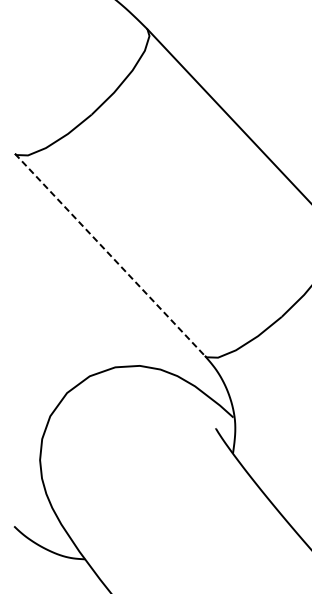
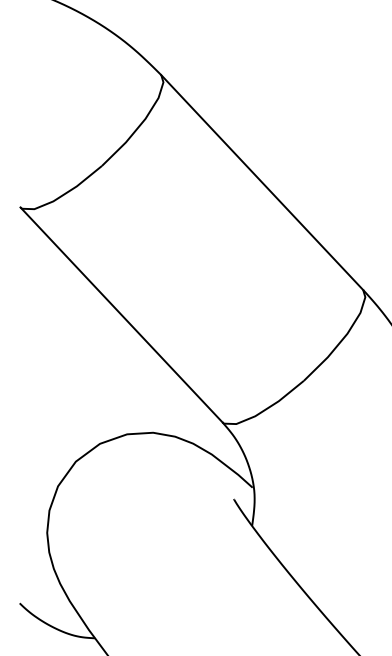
line: (110, 255) -> (121, 315), dashed -> solid

